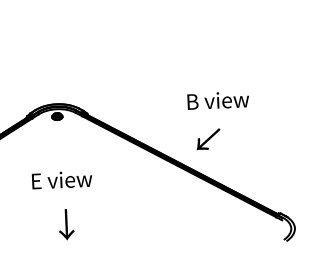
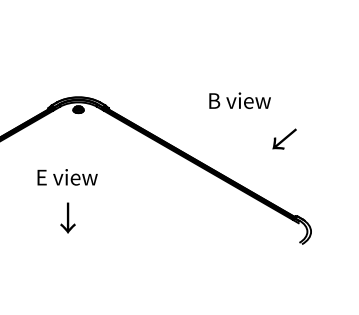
text: (208, 138) -> (284, 138), moved
text: (62, 180) -> (67, 177), moved
text: (65, 224) -> (67, 217), moved

